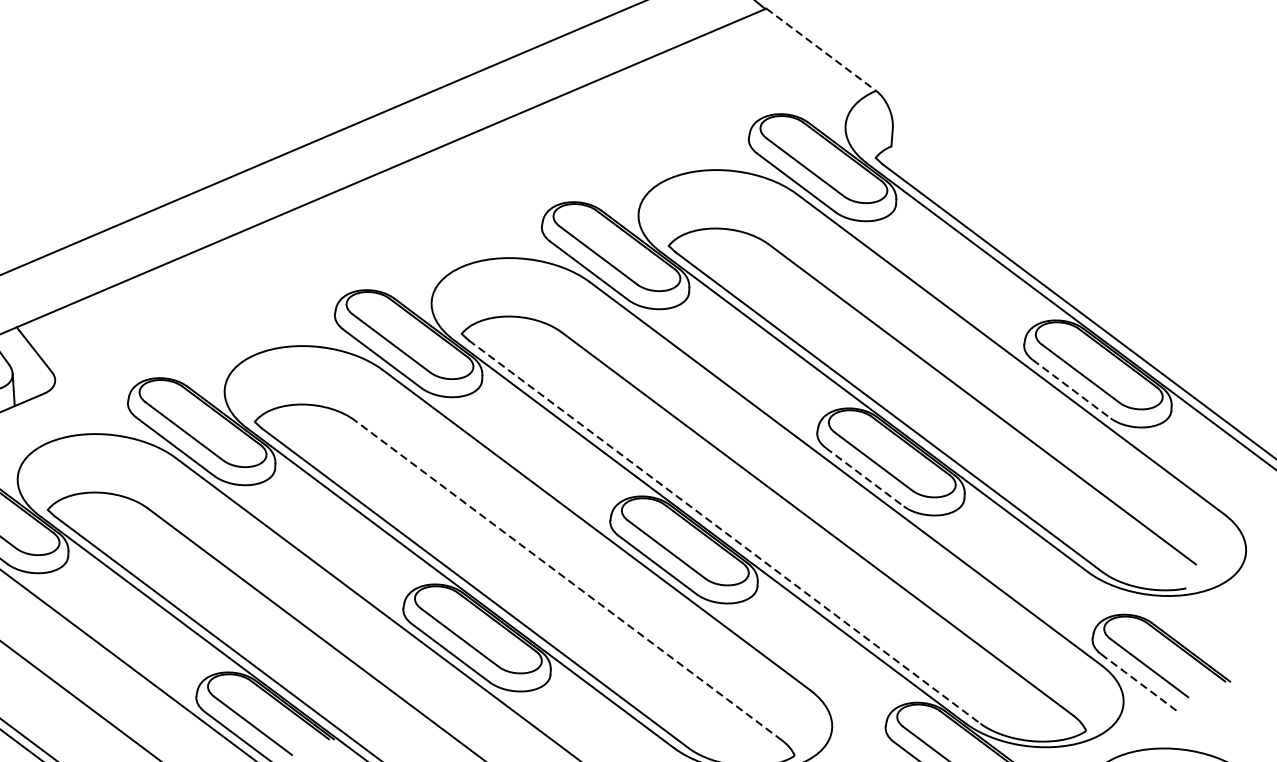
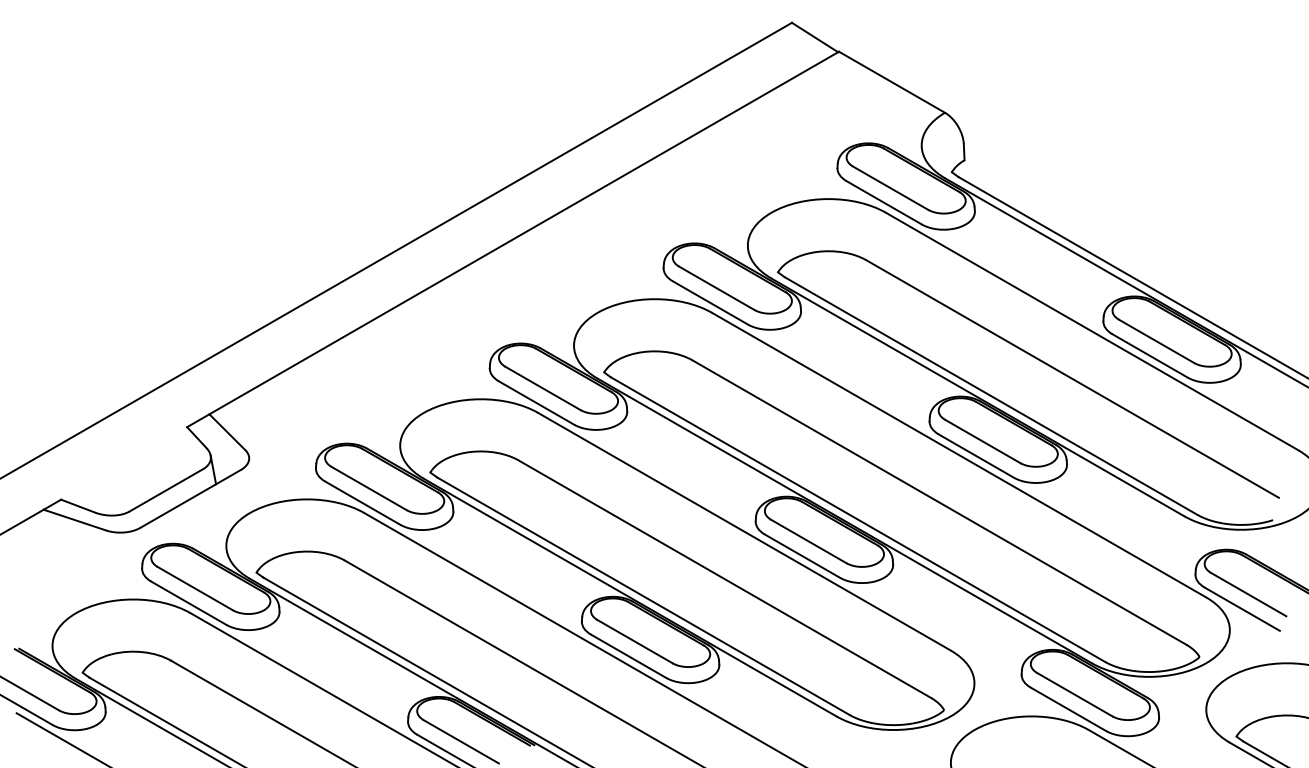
line: (821, 50) -> (892, 82), dashed -> solid
line: (1071, 389) -> (1150, 356), dashed -> solid
line: (864, 477) -> (976, 456), dashed -> solid
line: (725, 531) -> (858, 519), dashed -> solid
line: (567, 580) -> (724, 579), dashed -> solid
line: (1140, 683) -> (1242, 609), dashed -> solid

